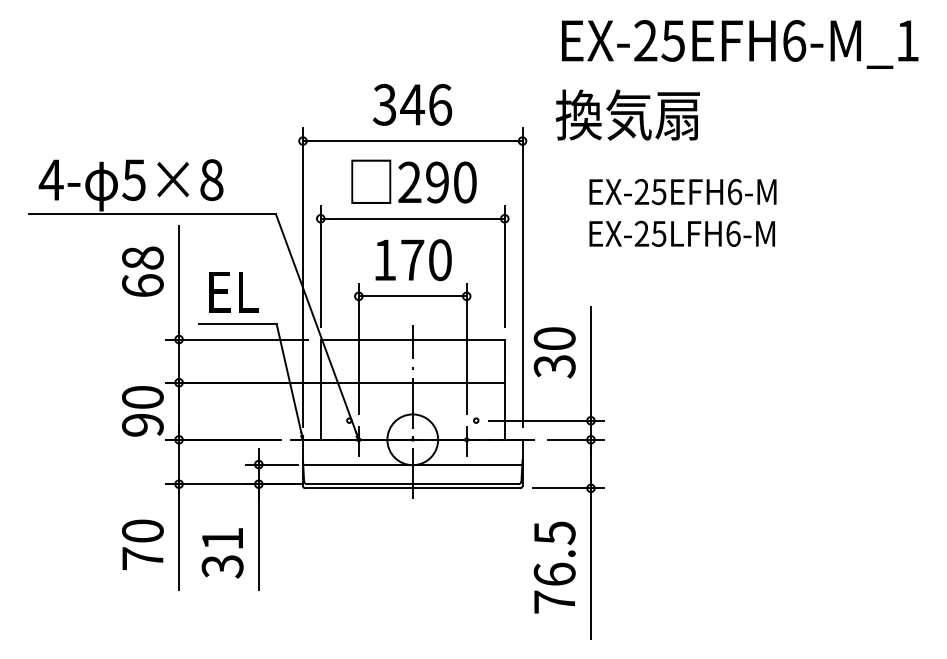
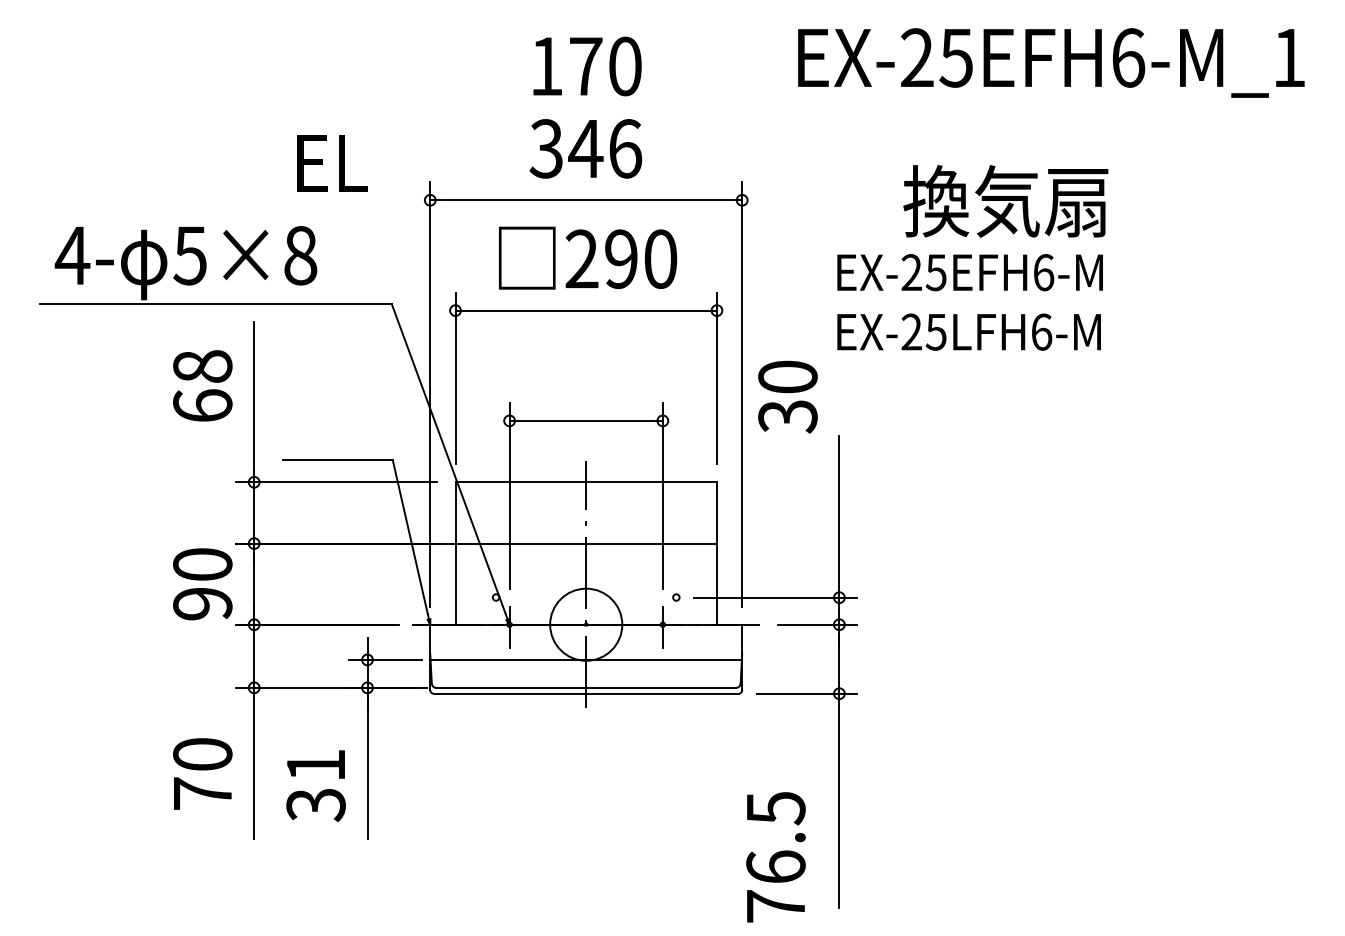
text: (627, 115) -> (1005, 201), moved
text: (413, 260) -> (587, 66), moved
text: (234, 292) -> (332, 163), moved
text: (554, 352) -> (787, 396), moved
text: (554, 567) -> (775, 857), moved

